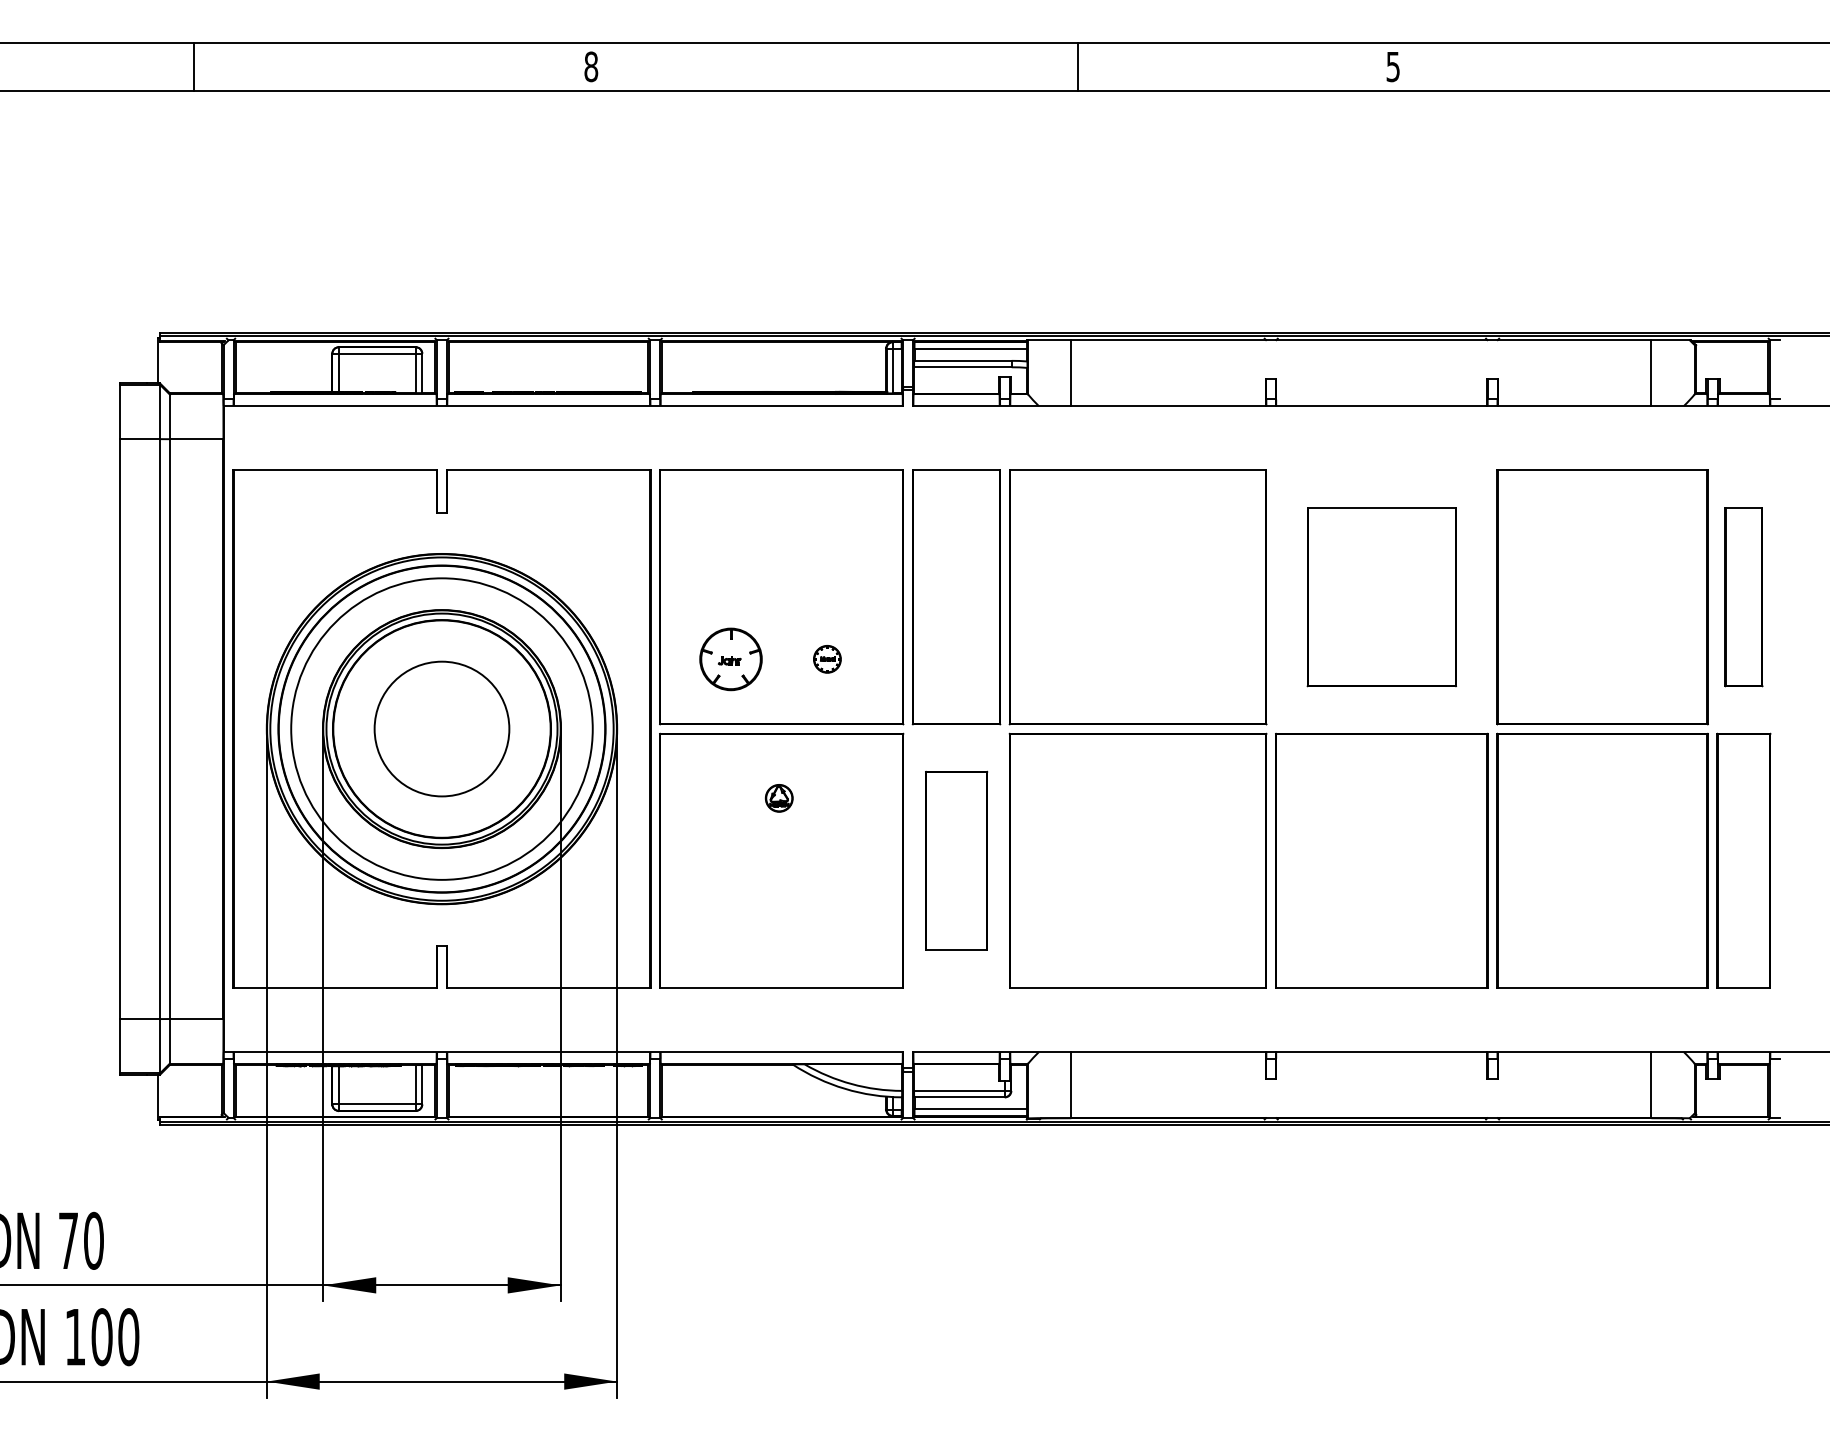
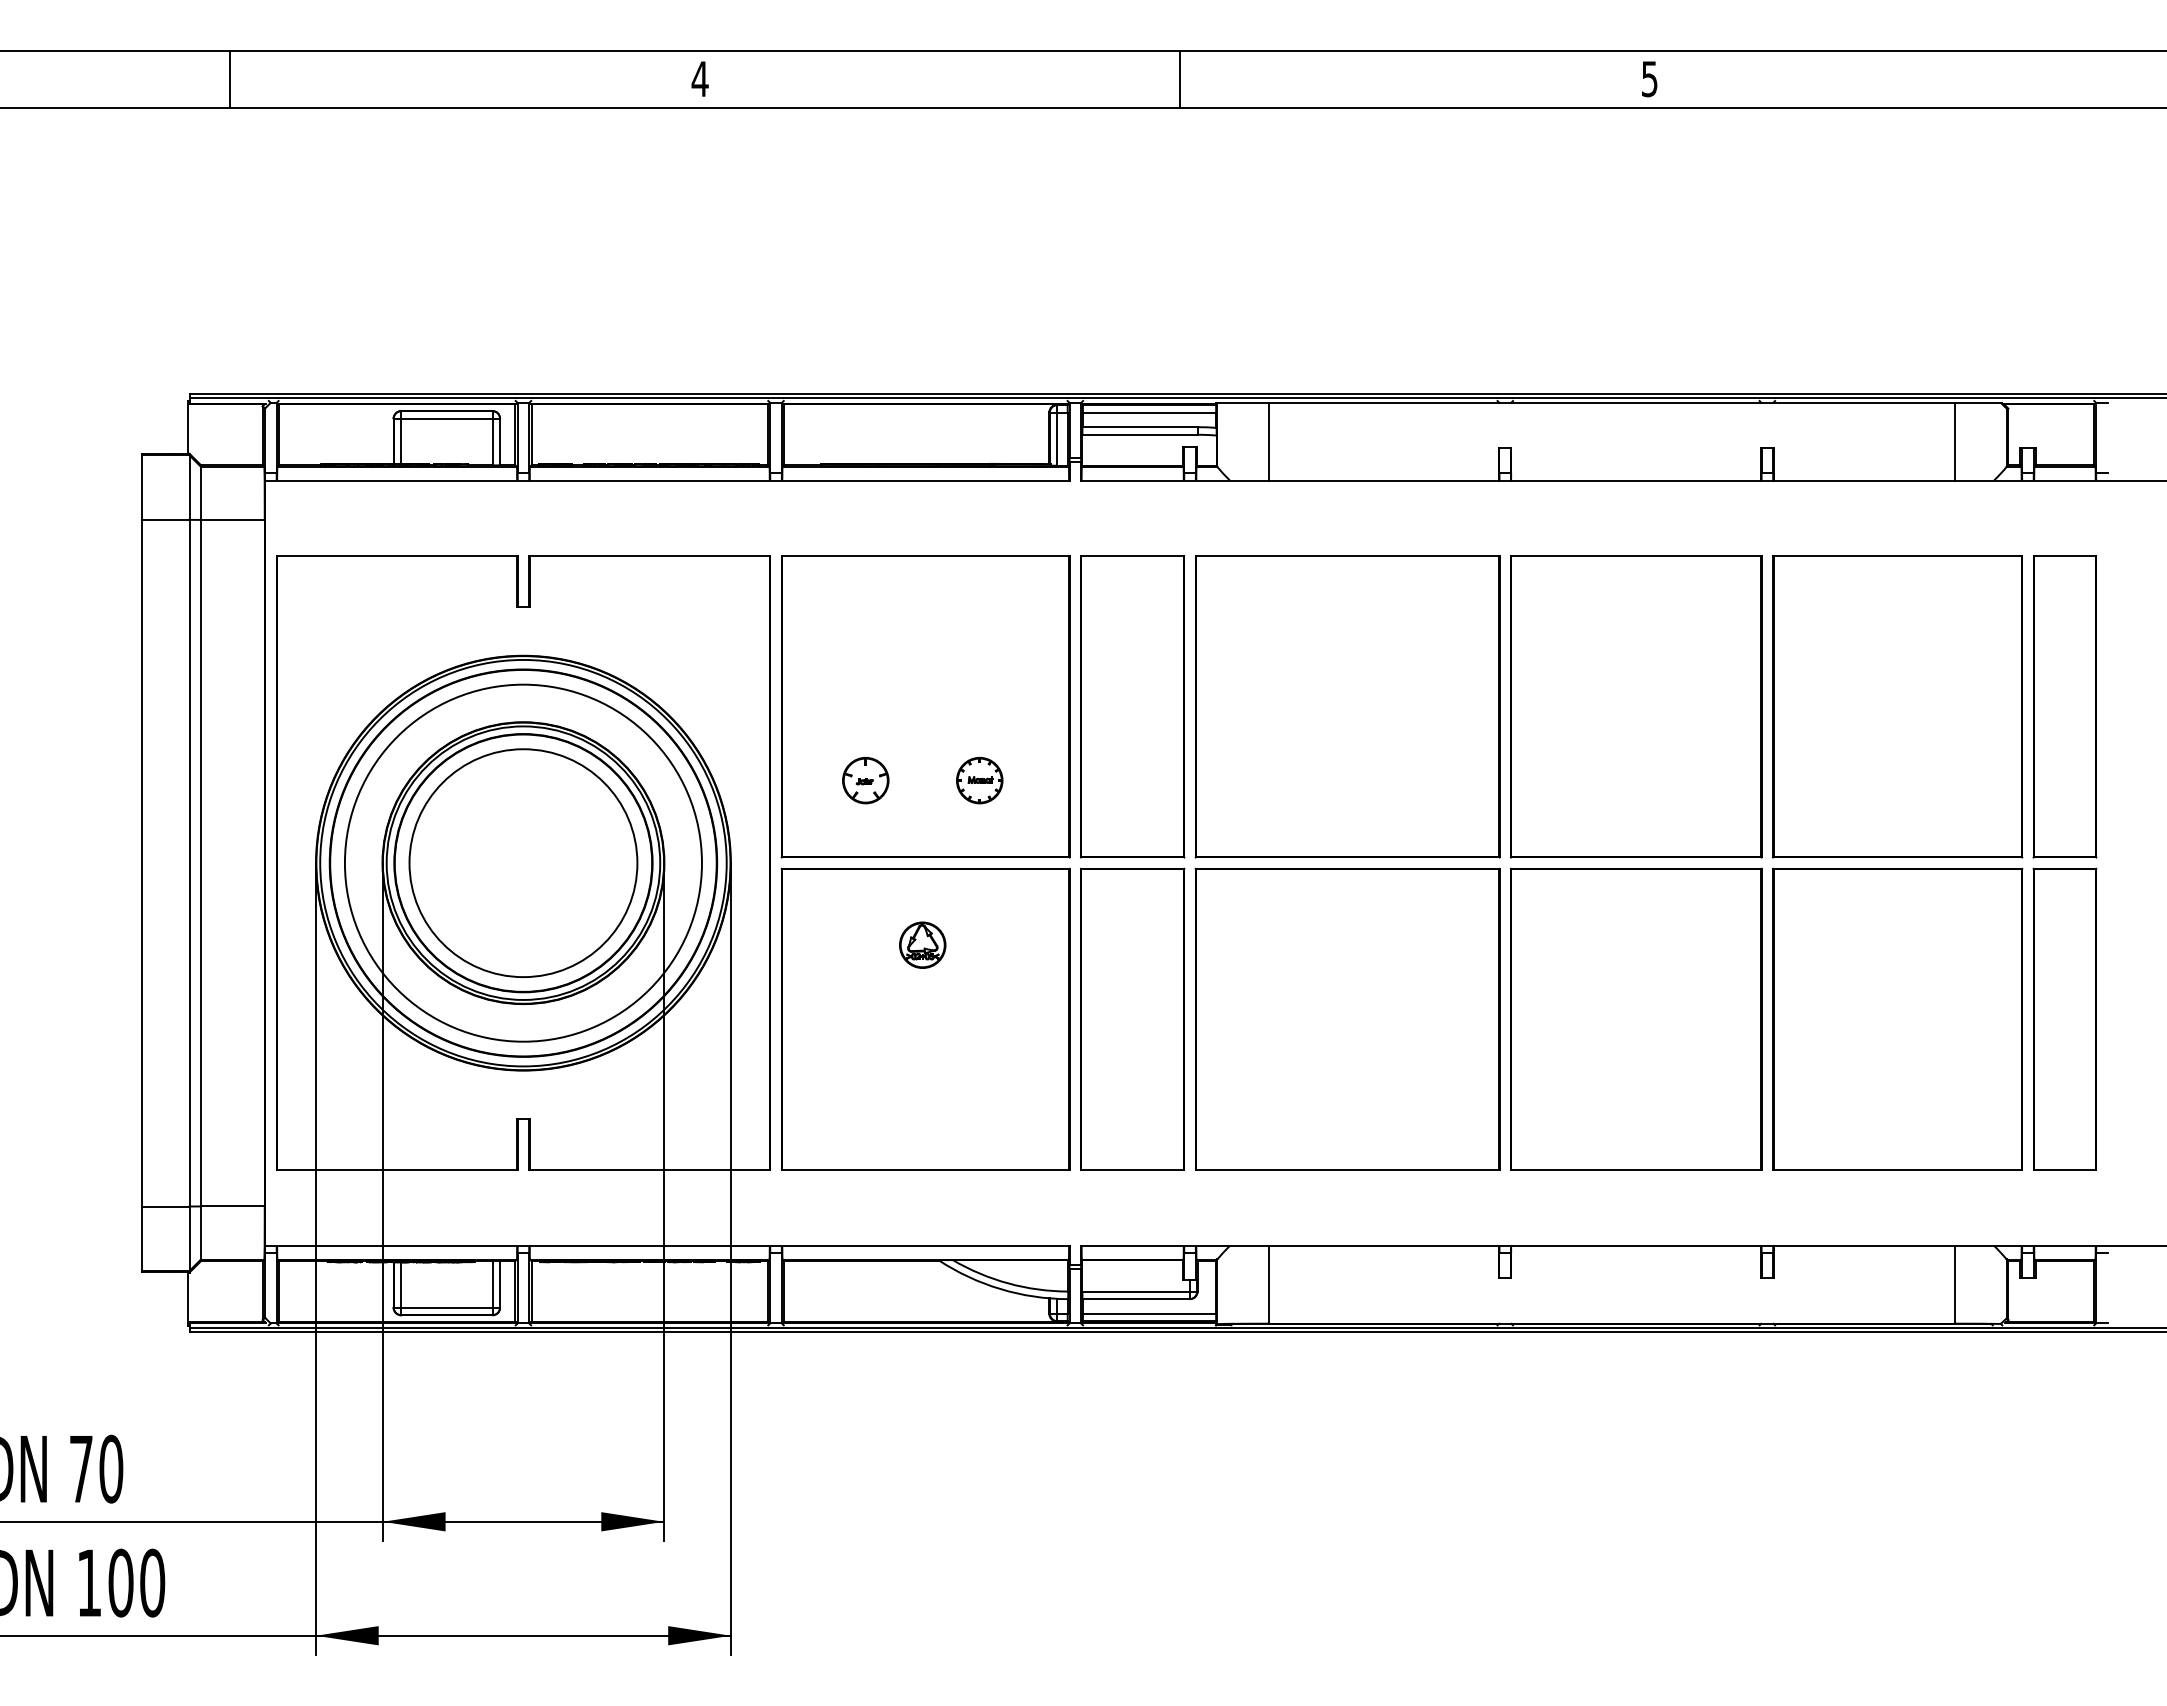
text: (590, 67) -> (699, 79), 8 -> 4
line: (1078, 67) -> (1179, 79), moved
part: (1381, 596) -> (1635, 706), size x1.43
part: (1743, 596) -> (2064, 706), size x1.43
part: (730, 659) -> (865, 780), size x0.62
part: (827, 659) -> (979, 780), size x1.43
circle: (442, 728) -> (523, 862), size x1.43
part: (779, 797) -> (922, 944), size x1.43
part: (956, 860) -> (1132, 1018), size x1.43

